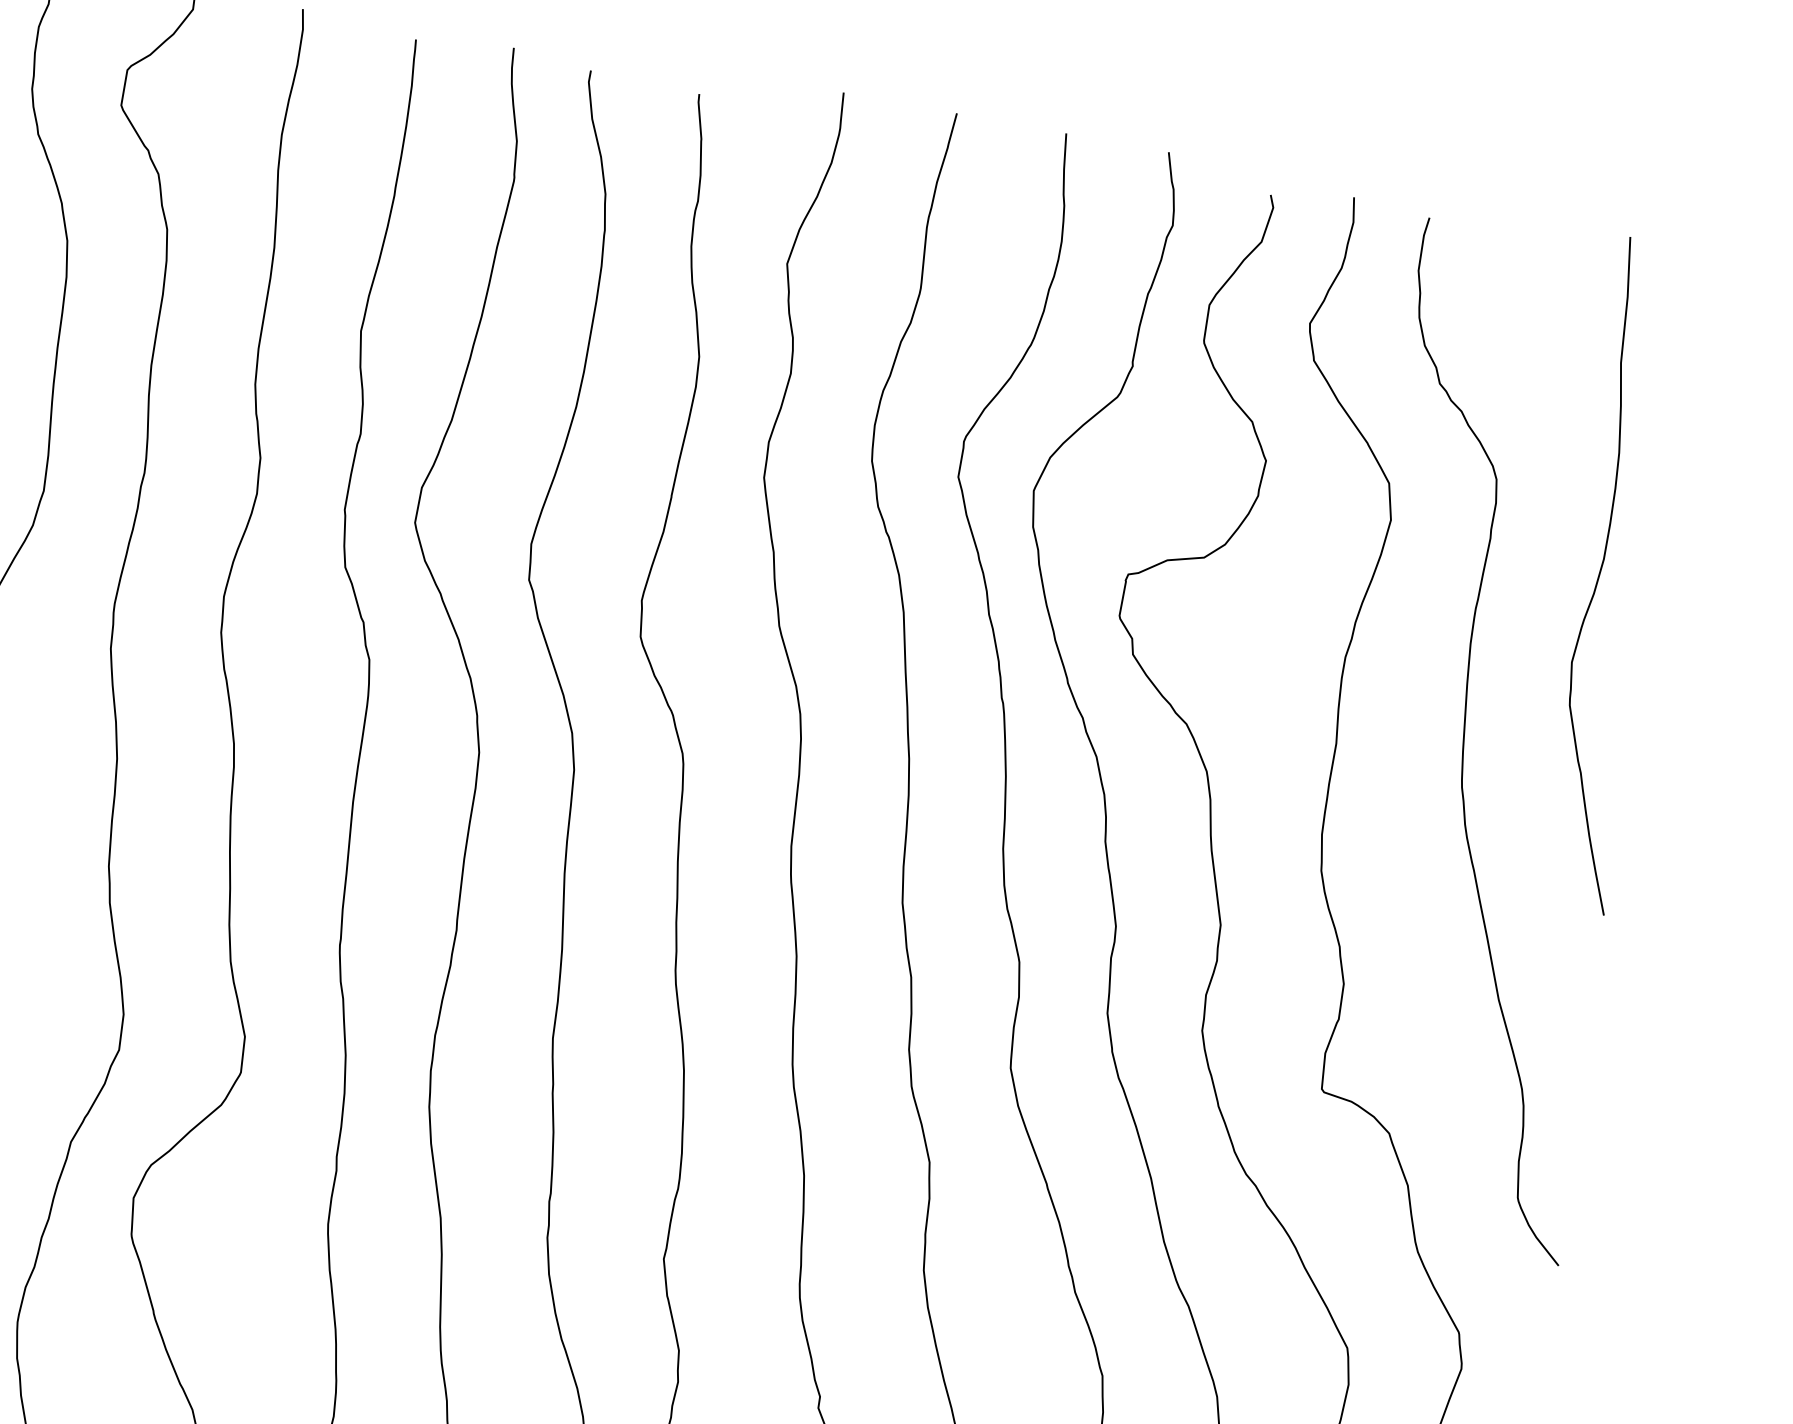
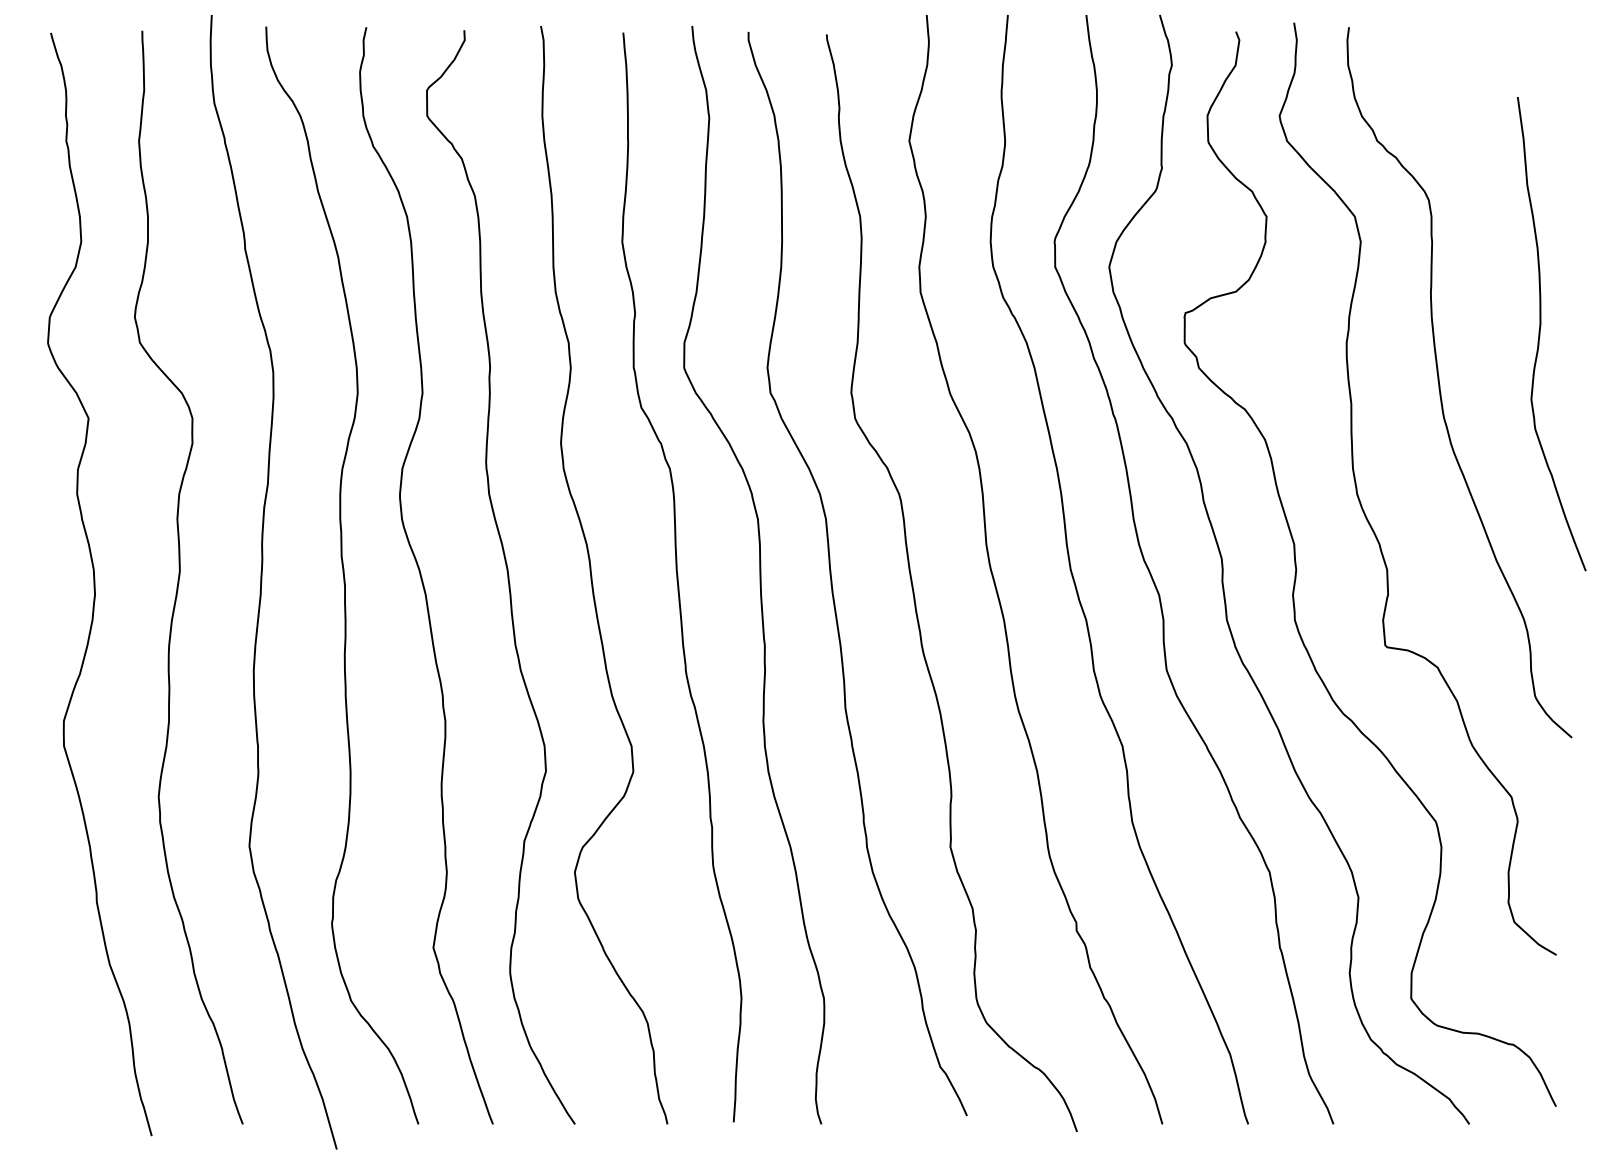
curve: (1601, 573) -> (1540, 334), moved

